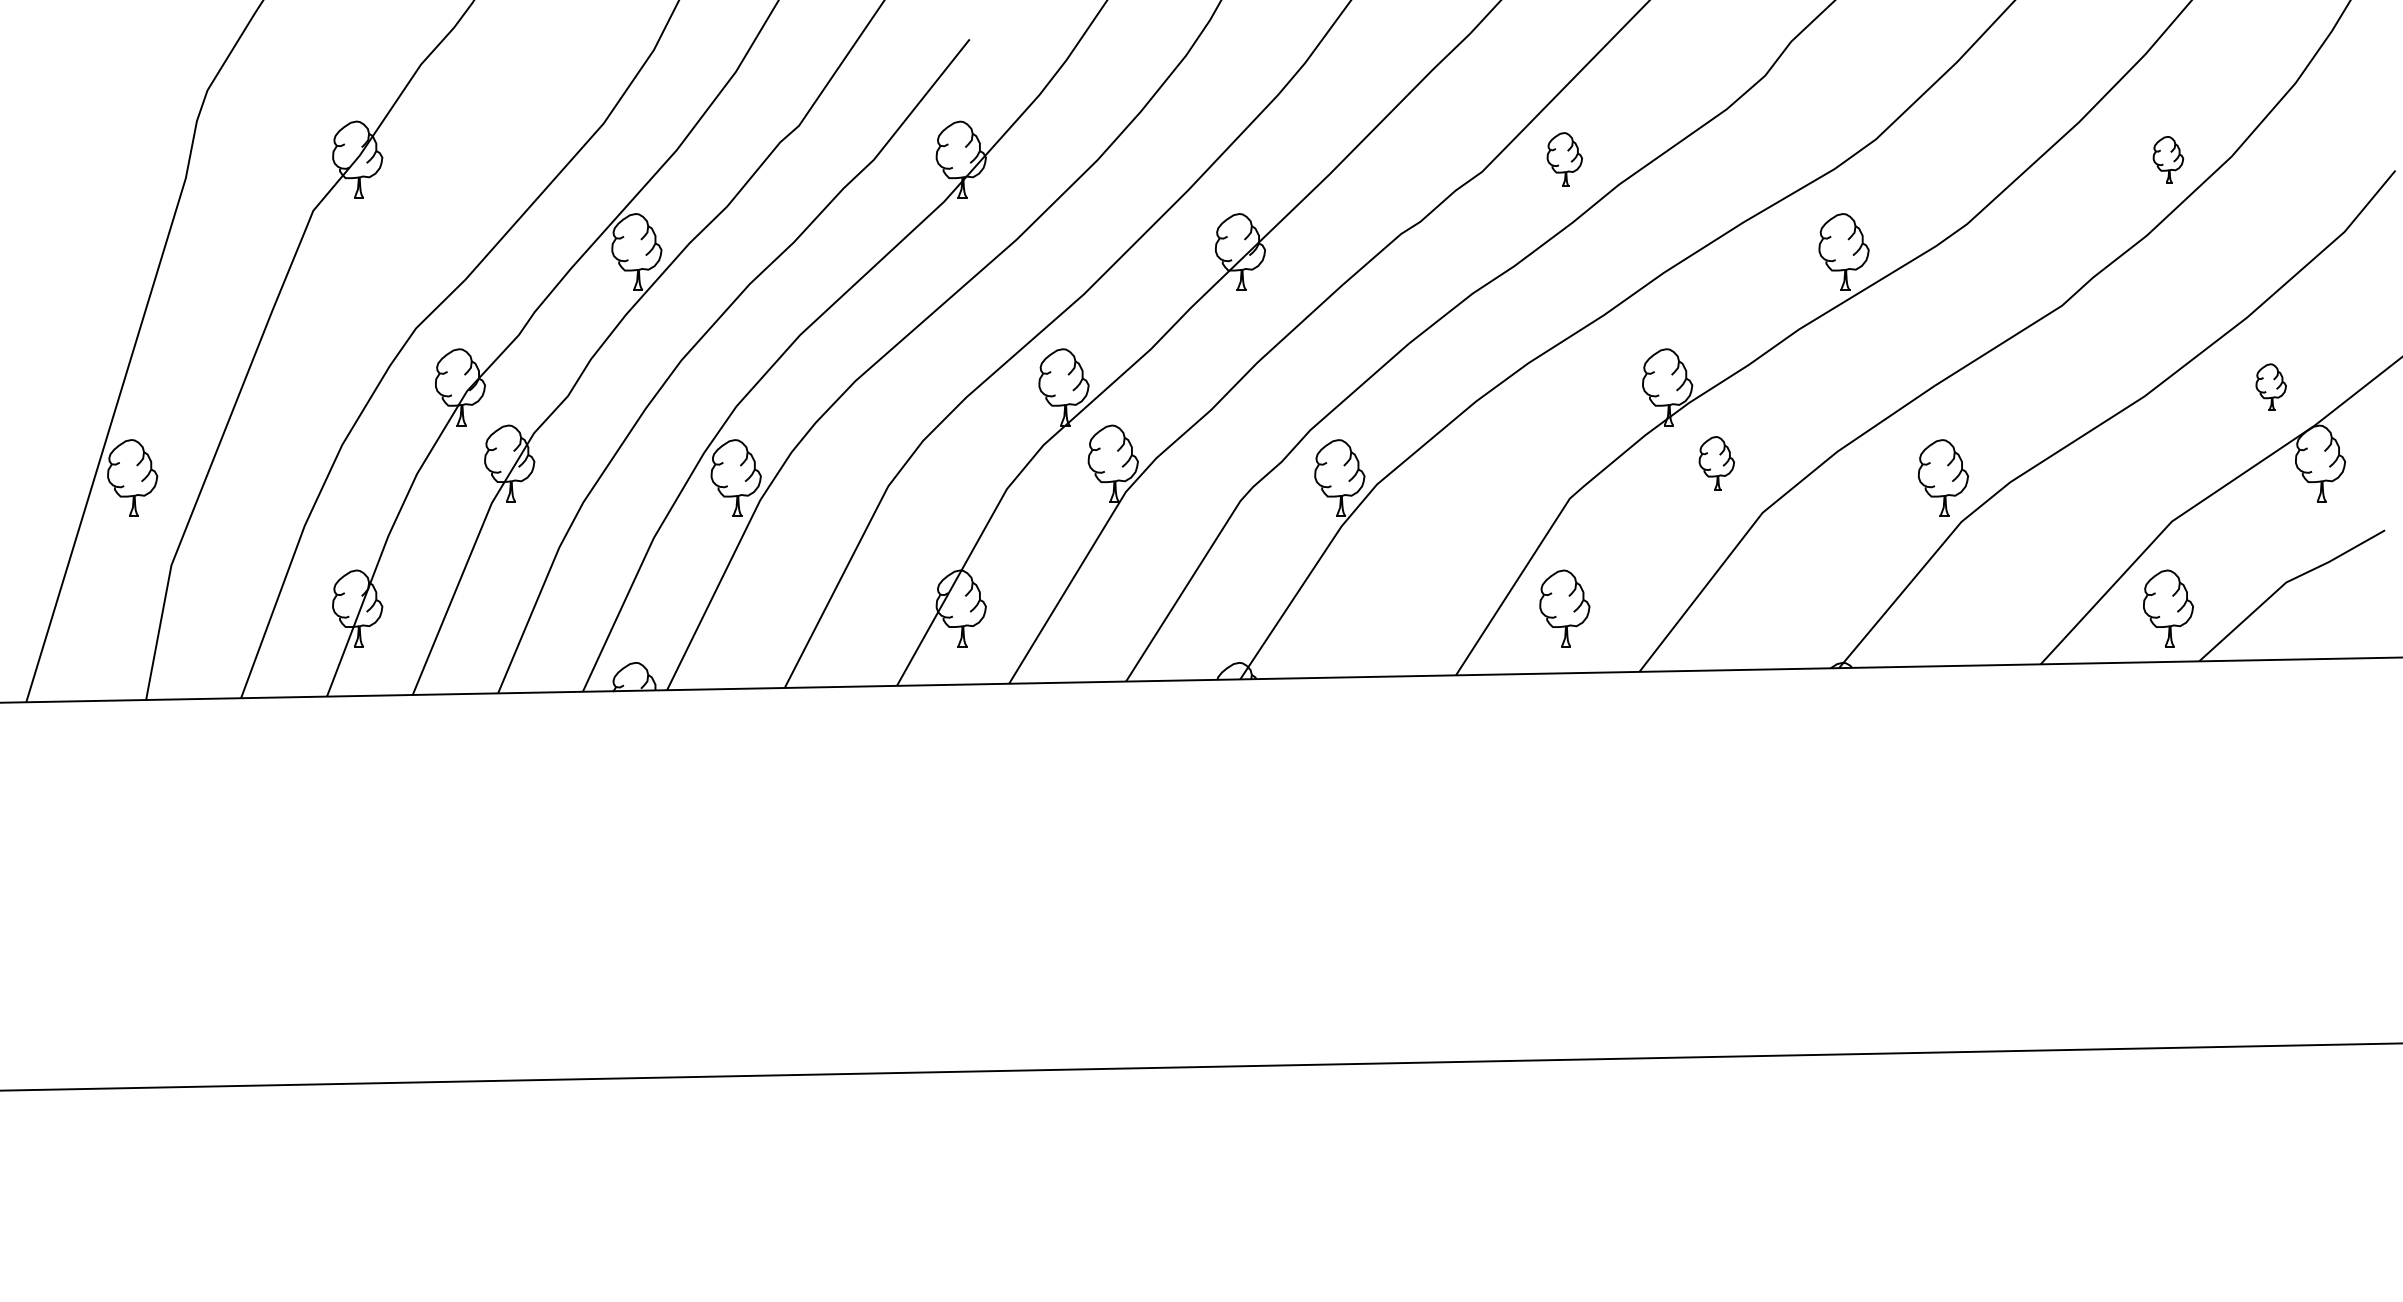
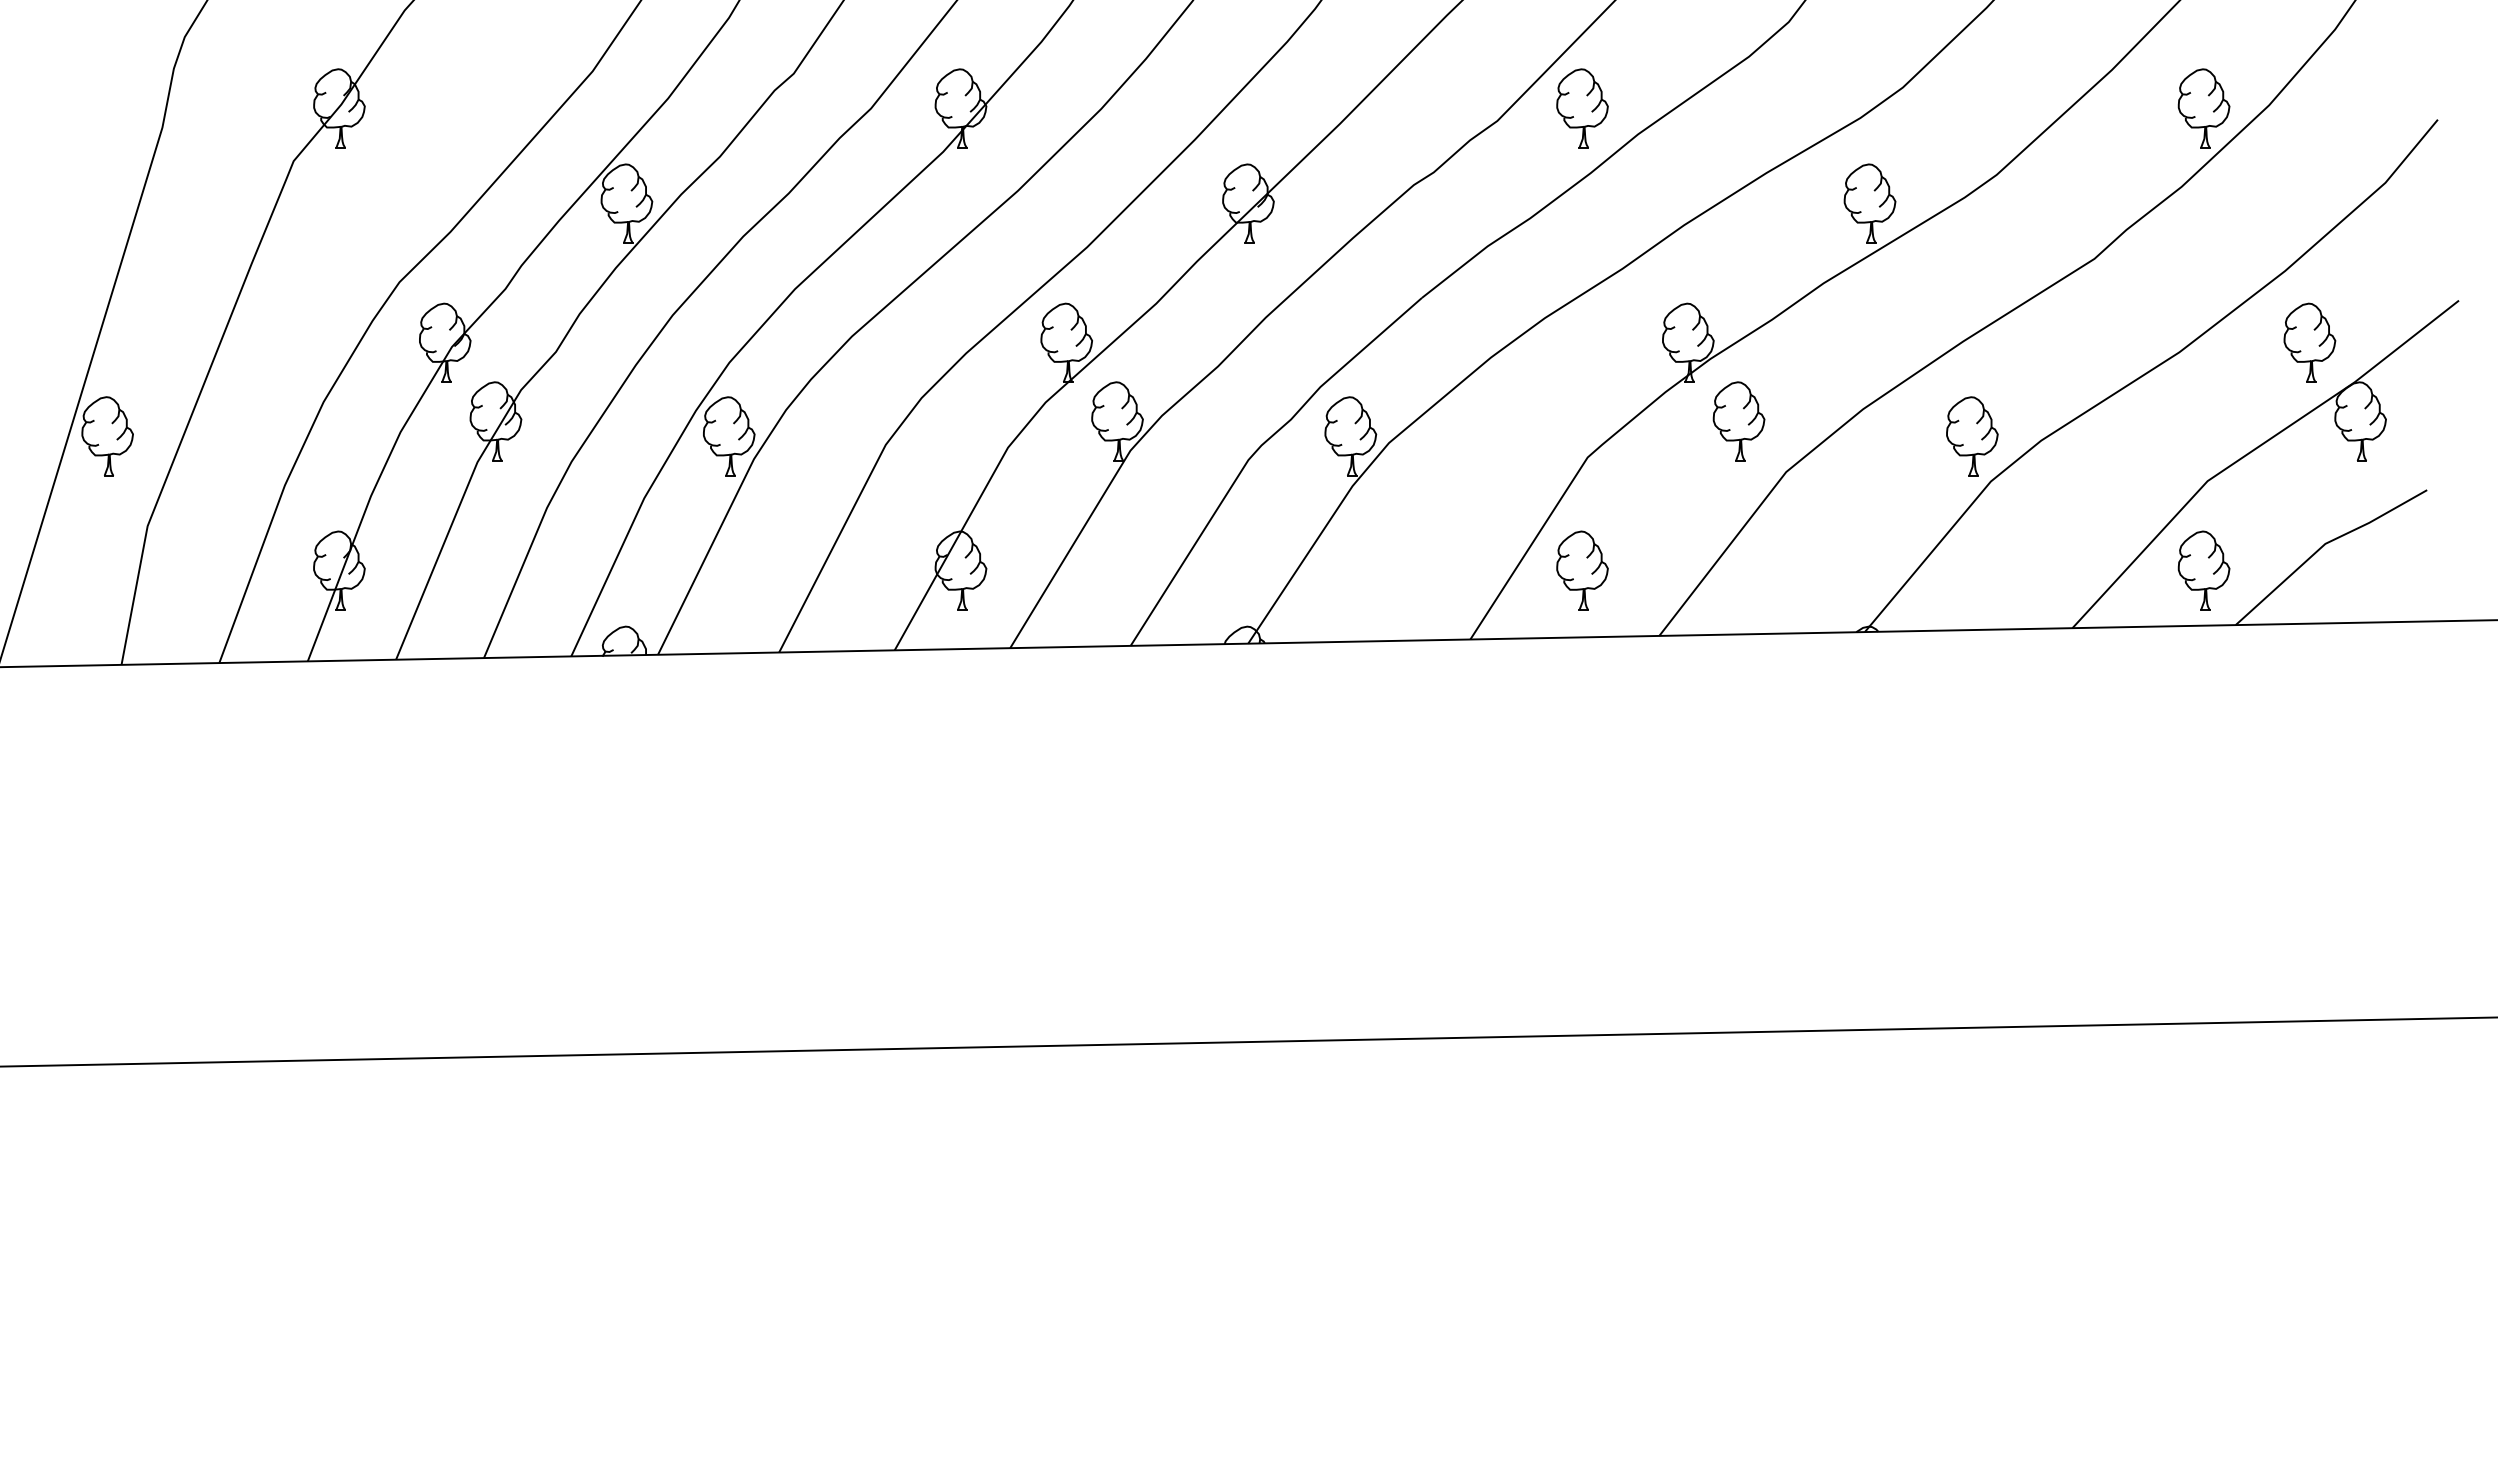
part: (1564, 159) -> (1582, 108), size x1.43
part: (2167, 159) -> (2203, 108), size x1.67
part: (2270, 386) -> (2309, 342), size x1.67
part: (1716, 463) -> (1738, 421), size x1.43

